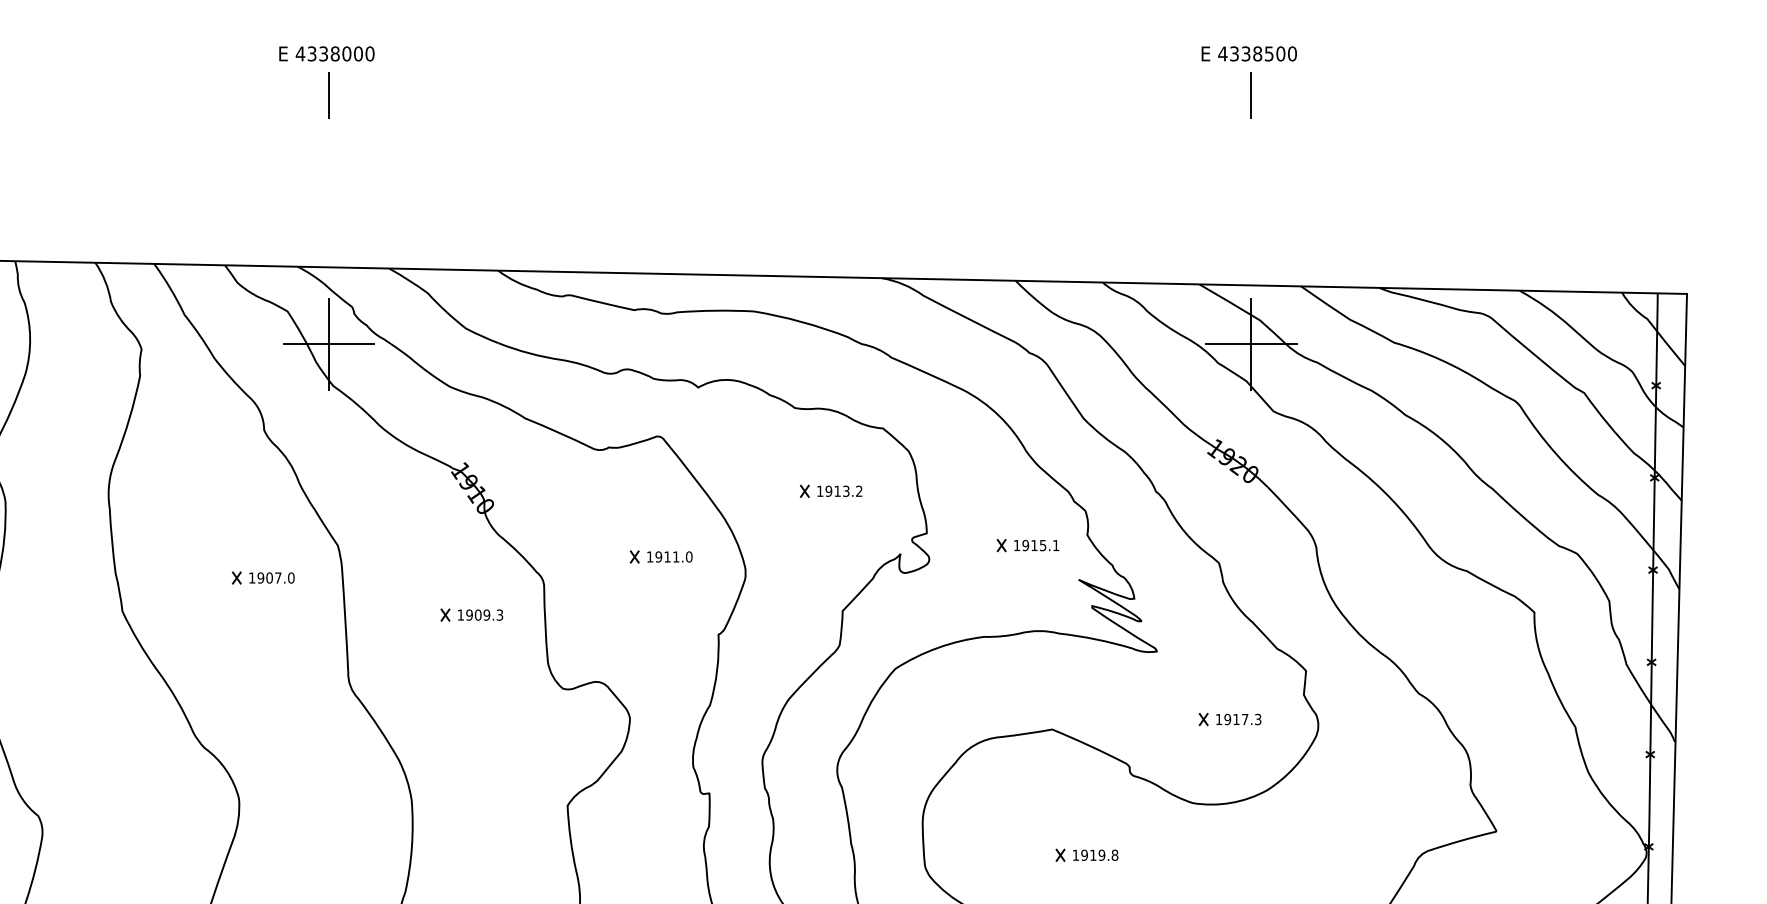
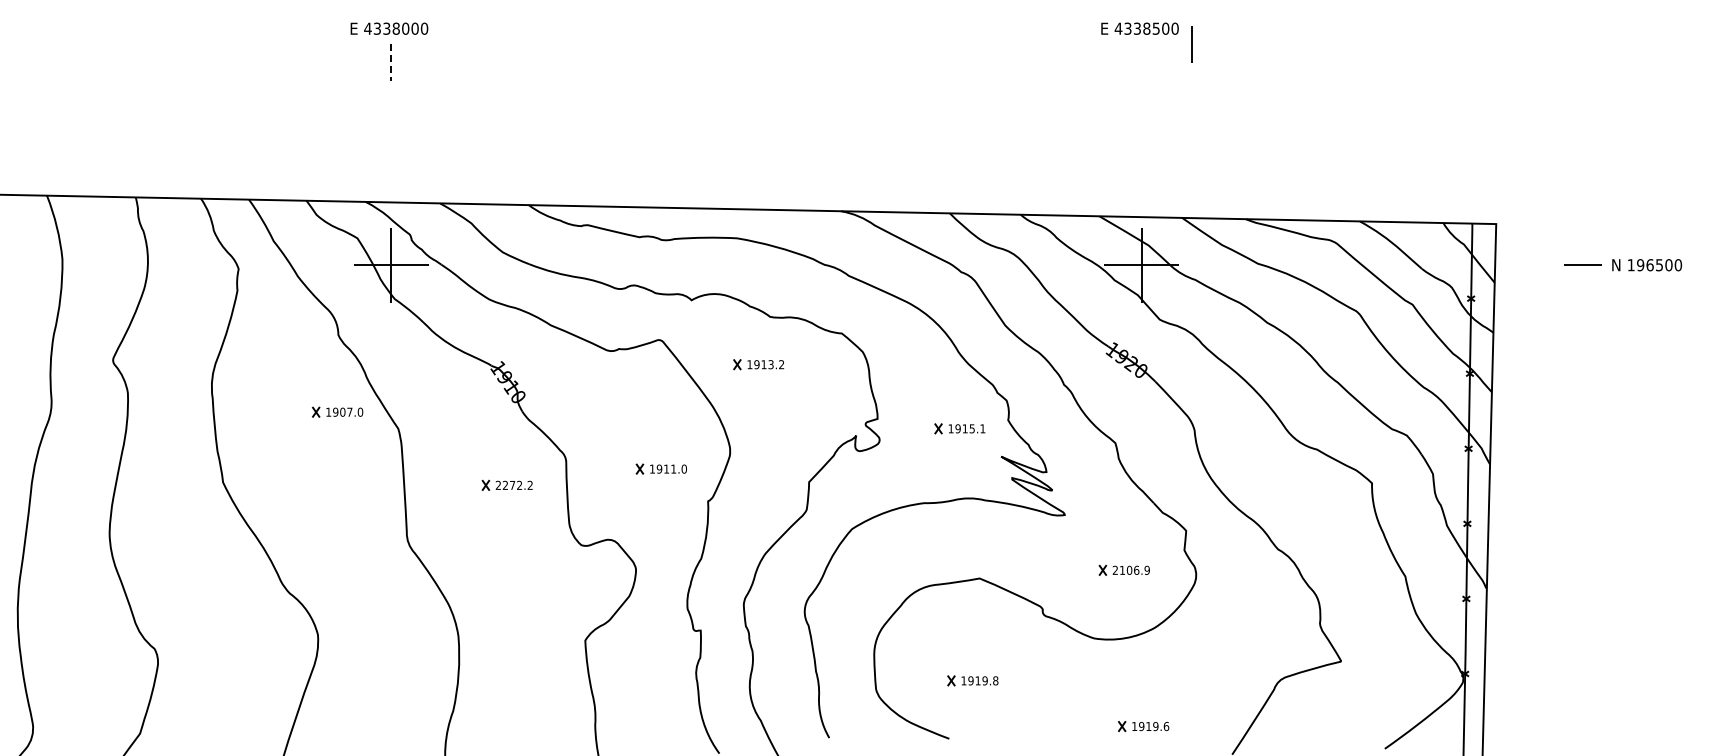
line: (329, 95) -> (391, 62), solid -> dashed
line: (1251, 95) -> (1191, 44), moved
part: (830, 491) -> (758, 364), moved
part: (659, 556) -> (660, 468), moved
part: (263, 577) -> (337, 411), moved
text: (479, 613) -> (513, 484), 1909.3 -> 2272.2
text: (1237, 718) -> (1130, 569), 1917.3 -> 2106.9
part: (1086, 854) -> (972, 680), moved

